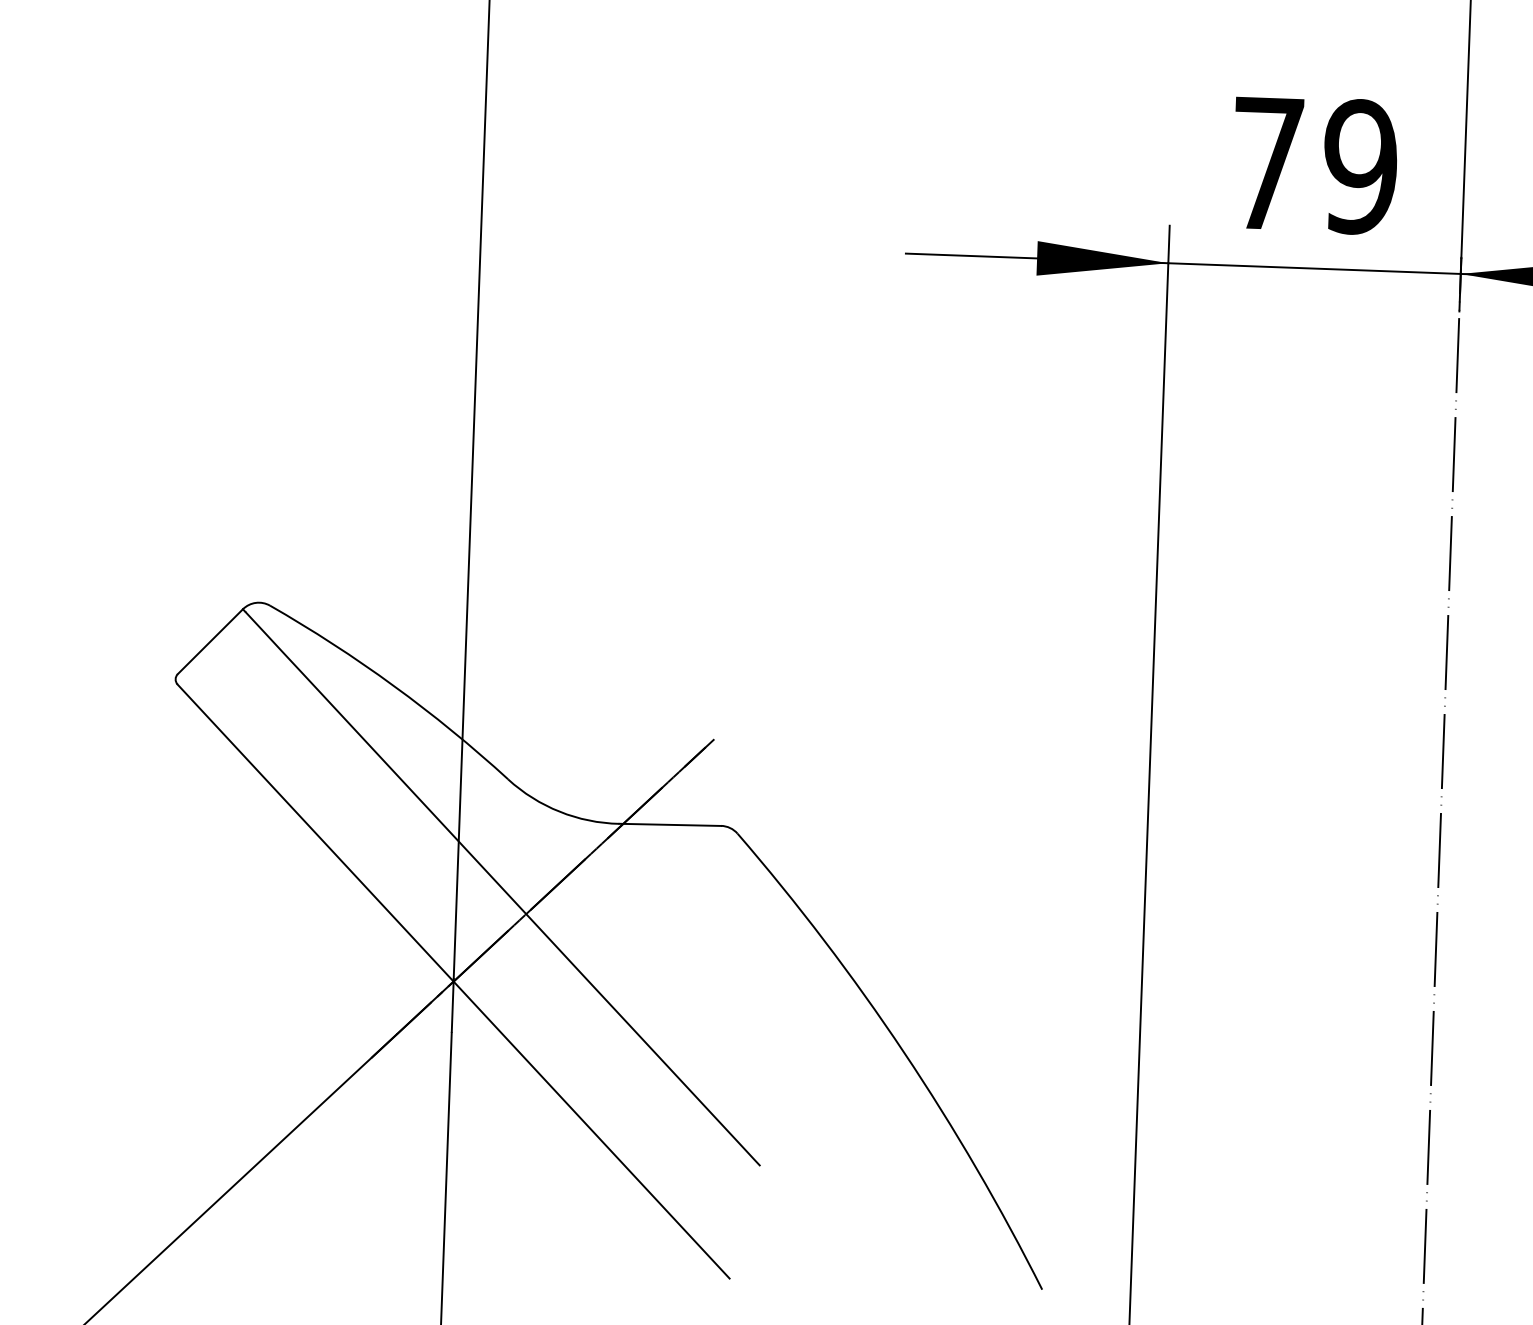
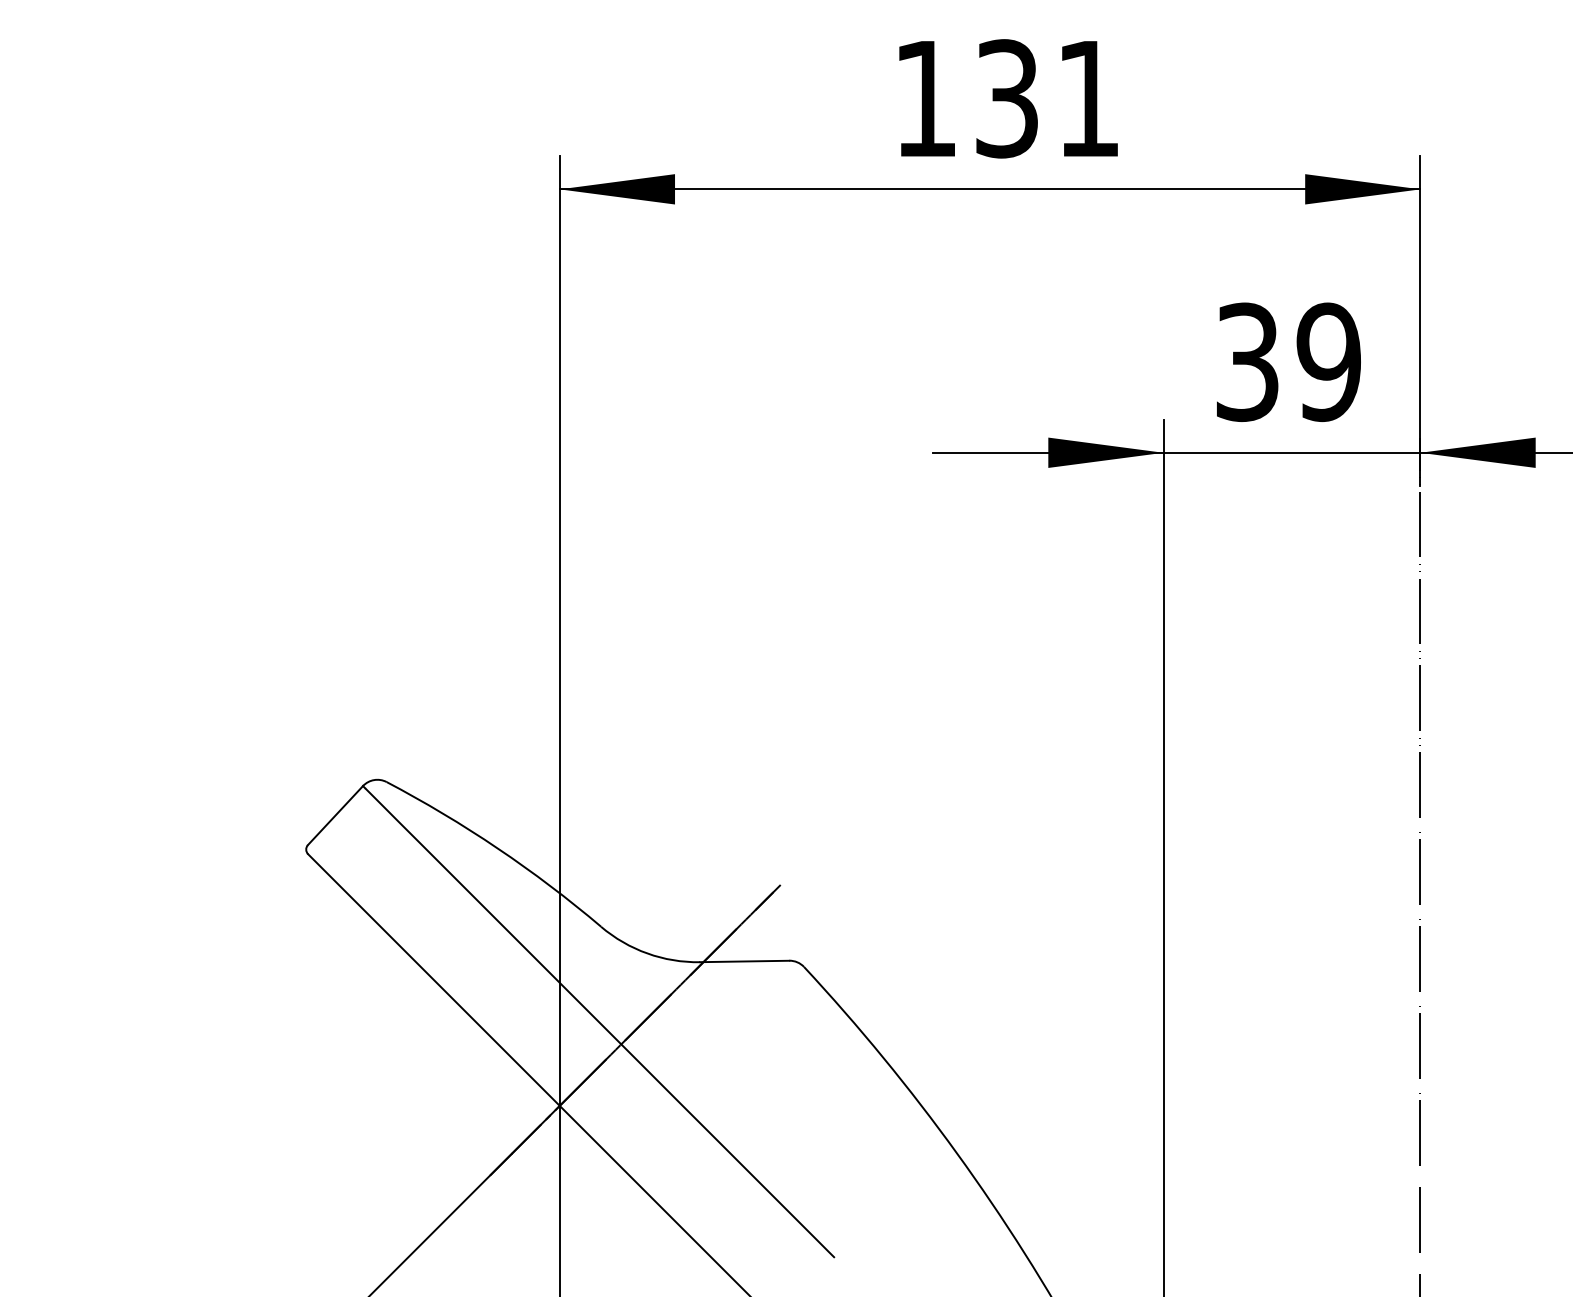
text: (1267, 163) -> (1247, 362), 79 -> 39

